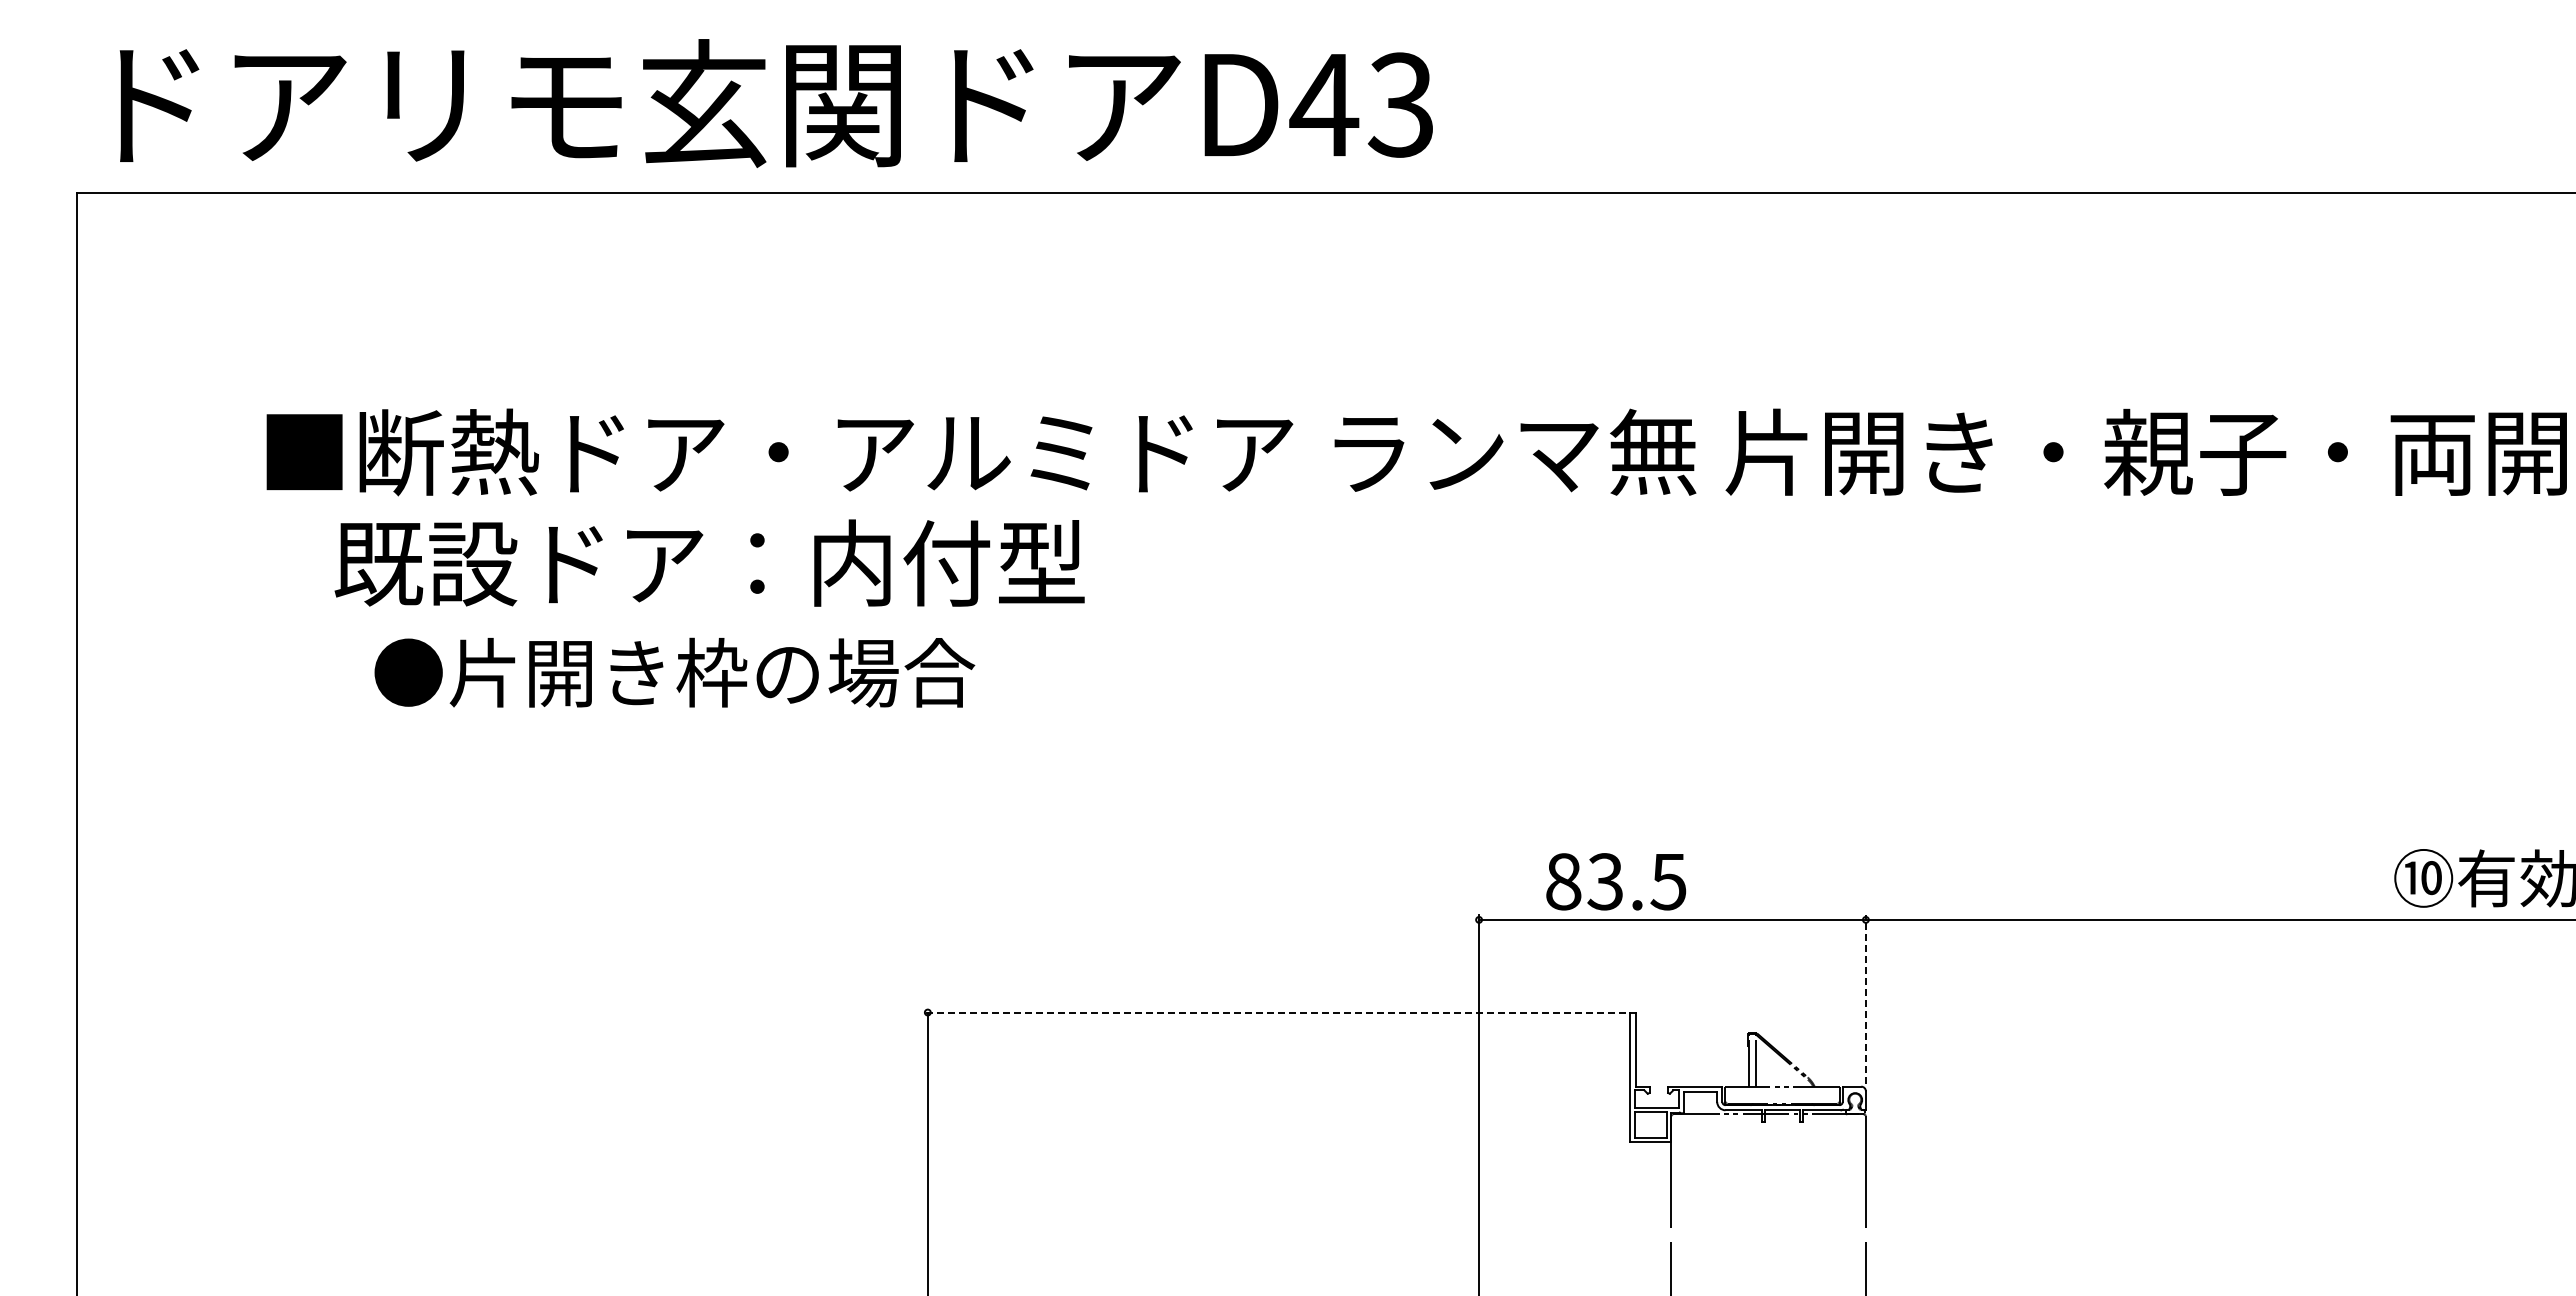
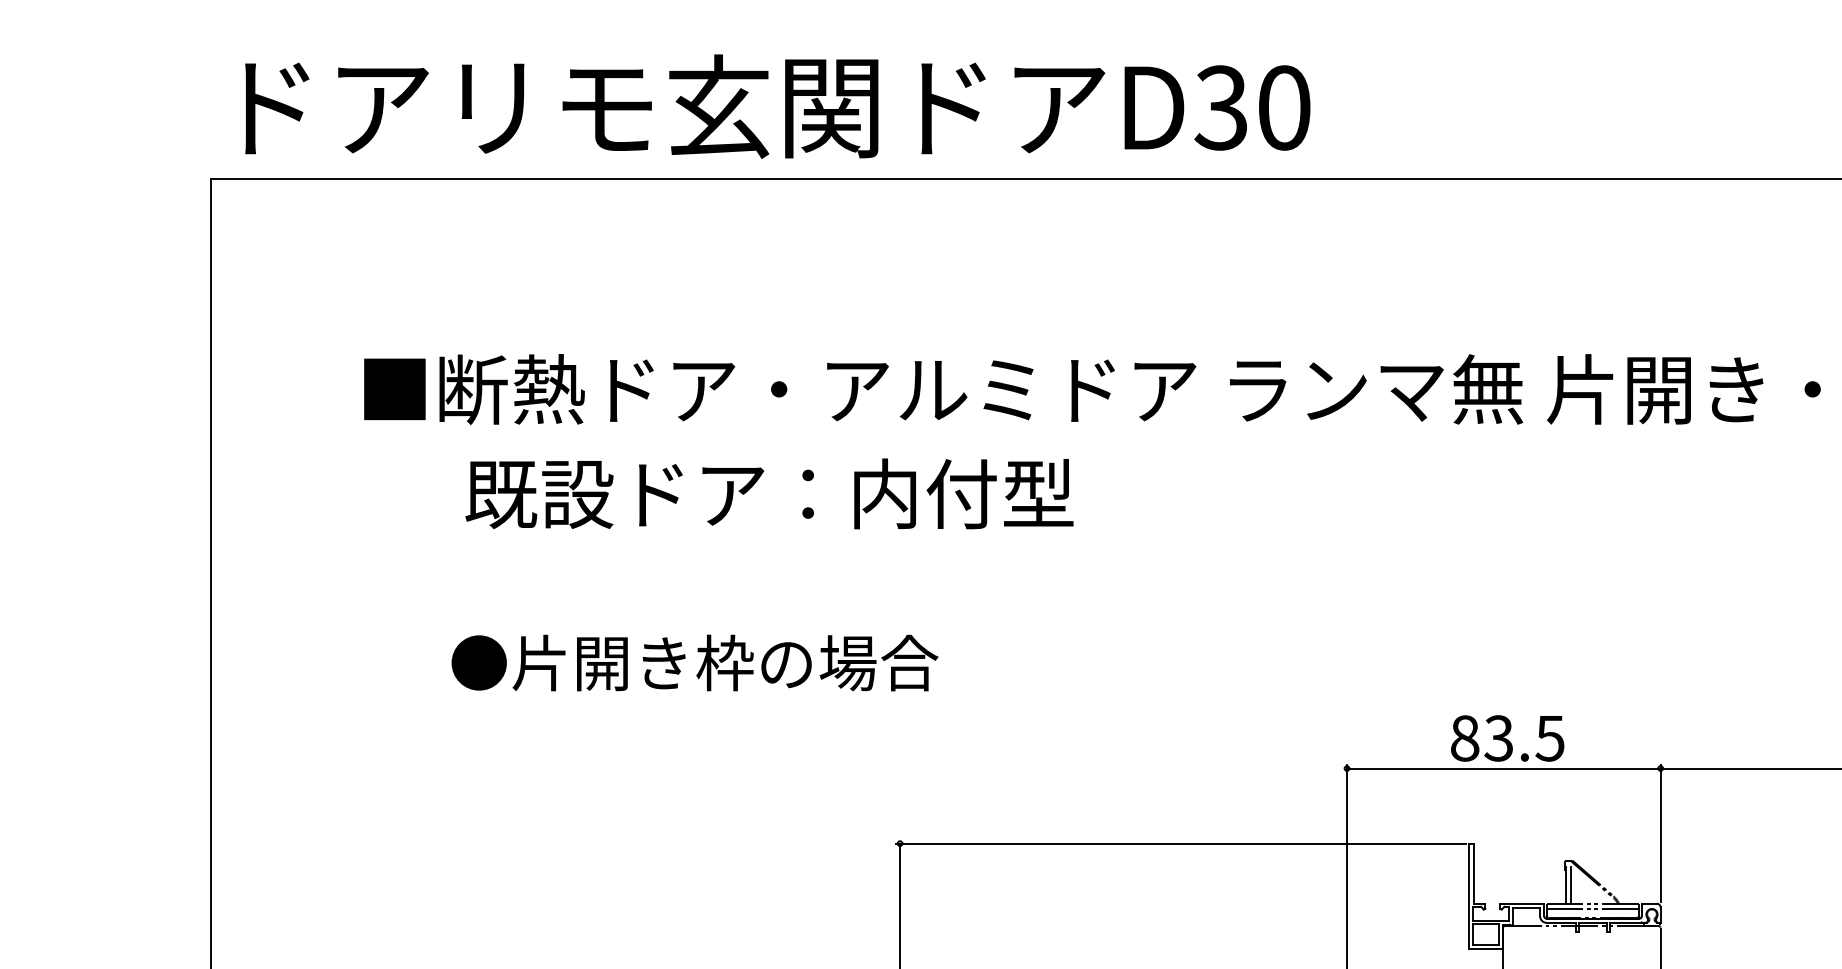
text: (1361, 104) -> (1251, 107), D43 -> D30
text: (709, 562) -> (769, 493), moved
text: (674, 672) -> (694, 662), moved
text: (1616, 881) -> (1507, 738), moved
line: (1865, 999) -> (1660, 833), dashed -> solid
line: (1274, 1012) -> (1181, 843), dashed -> solid
line: (1782, 1093) -> (1593, 909), added

